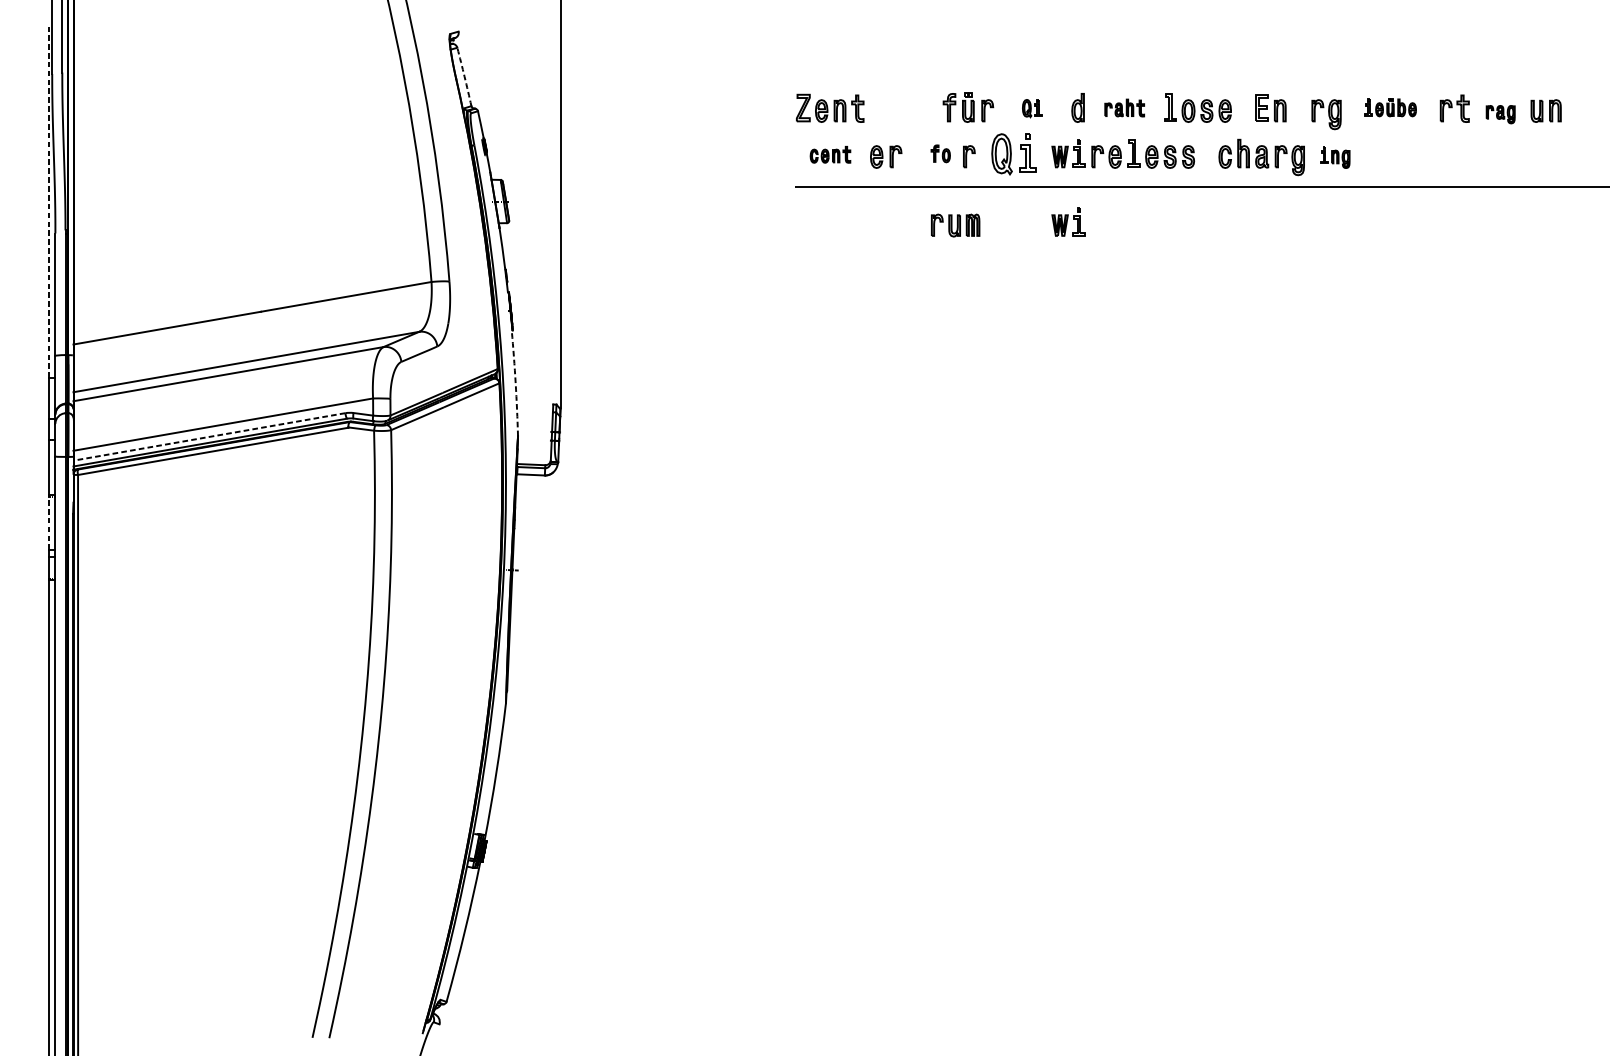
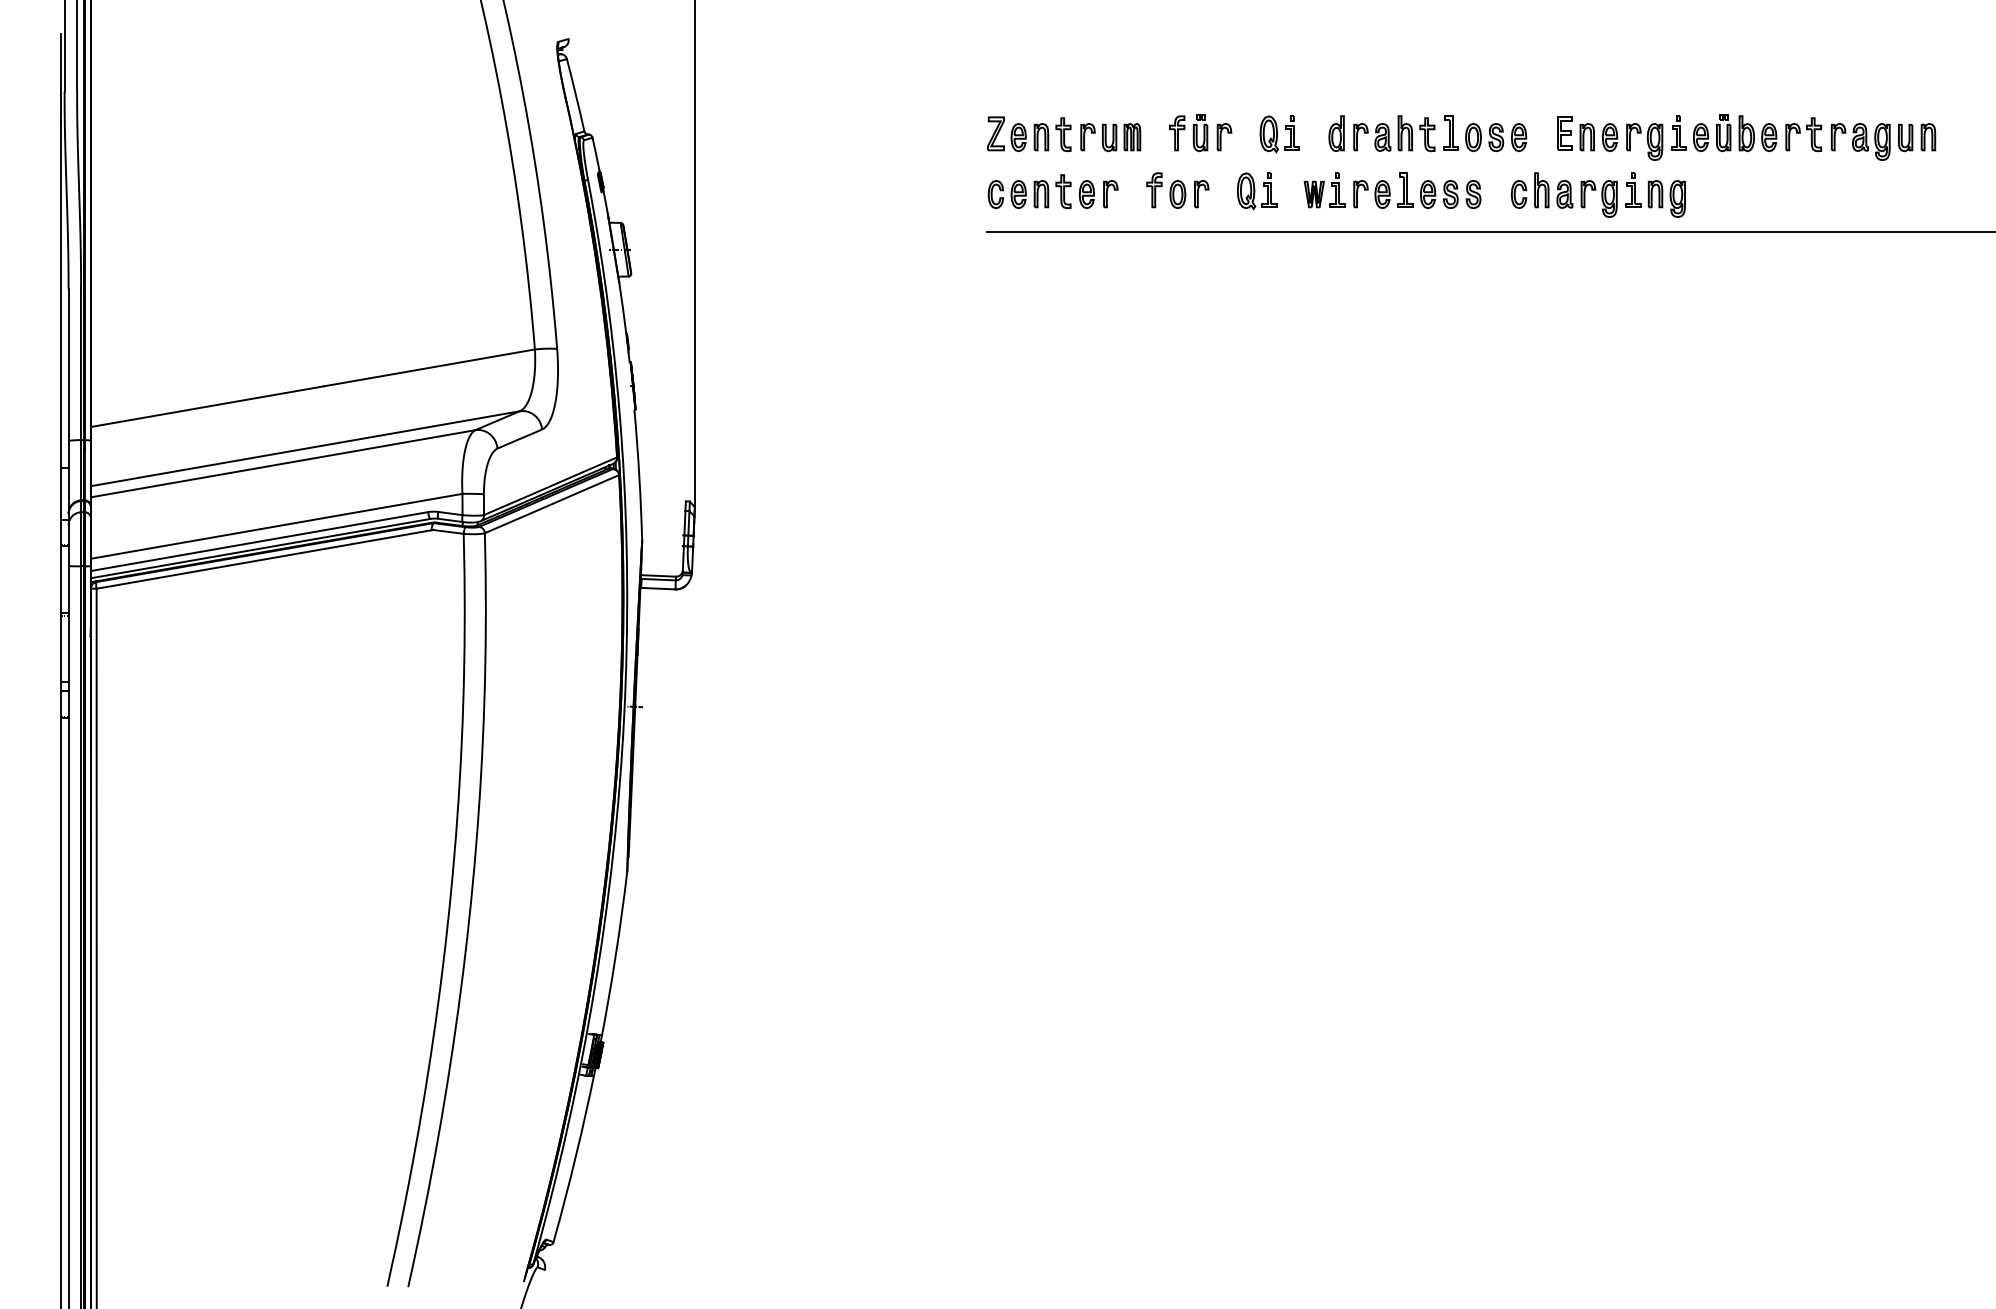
arc: (464, 77) -> (575, 95), dashed -> solid
part: (1124, 107) -> (1394, 133), size x1.67
part: (1390, 107) -> (1724, 133), size x1.67
part: (1032, 108) -> (1279, 134), size x1.67
part: (1298, 111) -> (1610, 137), added
part: (1500, 114) -> (1860, 141), size x1.67
part: (940, 153) -> (1166, 190), size x1.67
part: (830, 154) -> (1029, 191), size x1.67
part: (1013, 154) -> (1256, 191), size x0.71
part: (1335, 157) -> (1655, 194), size x1.67
line: (48, 202) -> (60, 250), dashed -> solid
part: (1068, 222) -> (1324, 275), removed
part: (955, 225) -> (1110, 137), moved
arc: (515, 383) -> (639, 475), dashed -> solid
line: (209, 436) -> (259, 541), dashed -> solid
line: (48, 522) -> (60, 647), dashed -> solid

